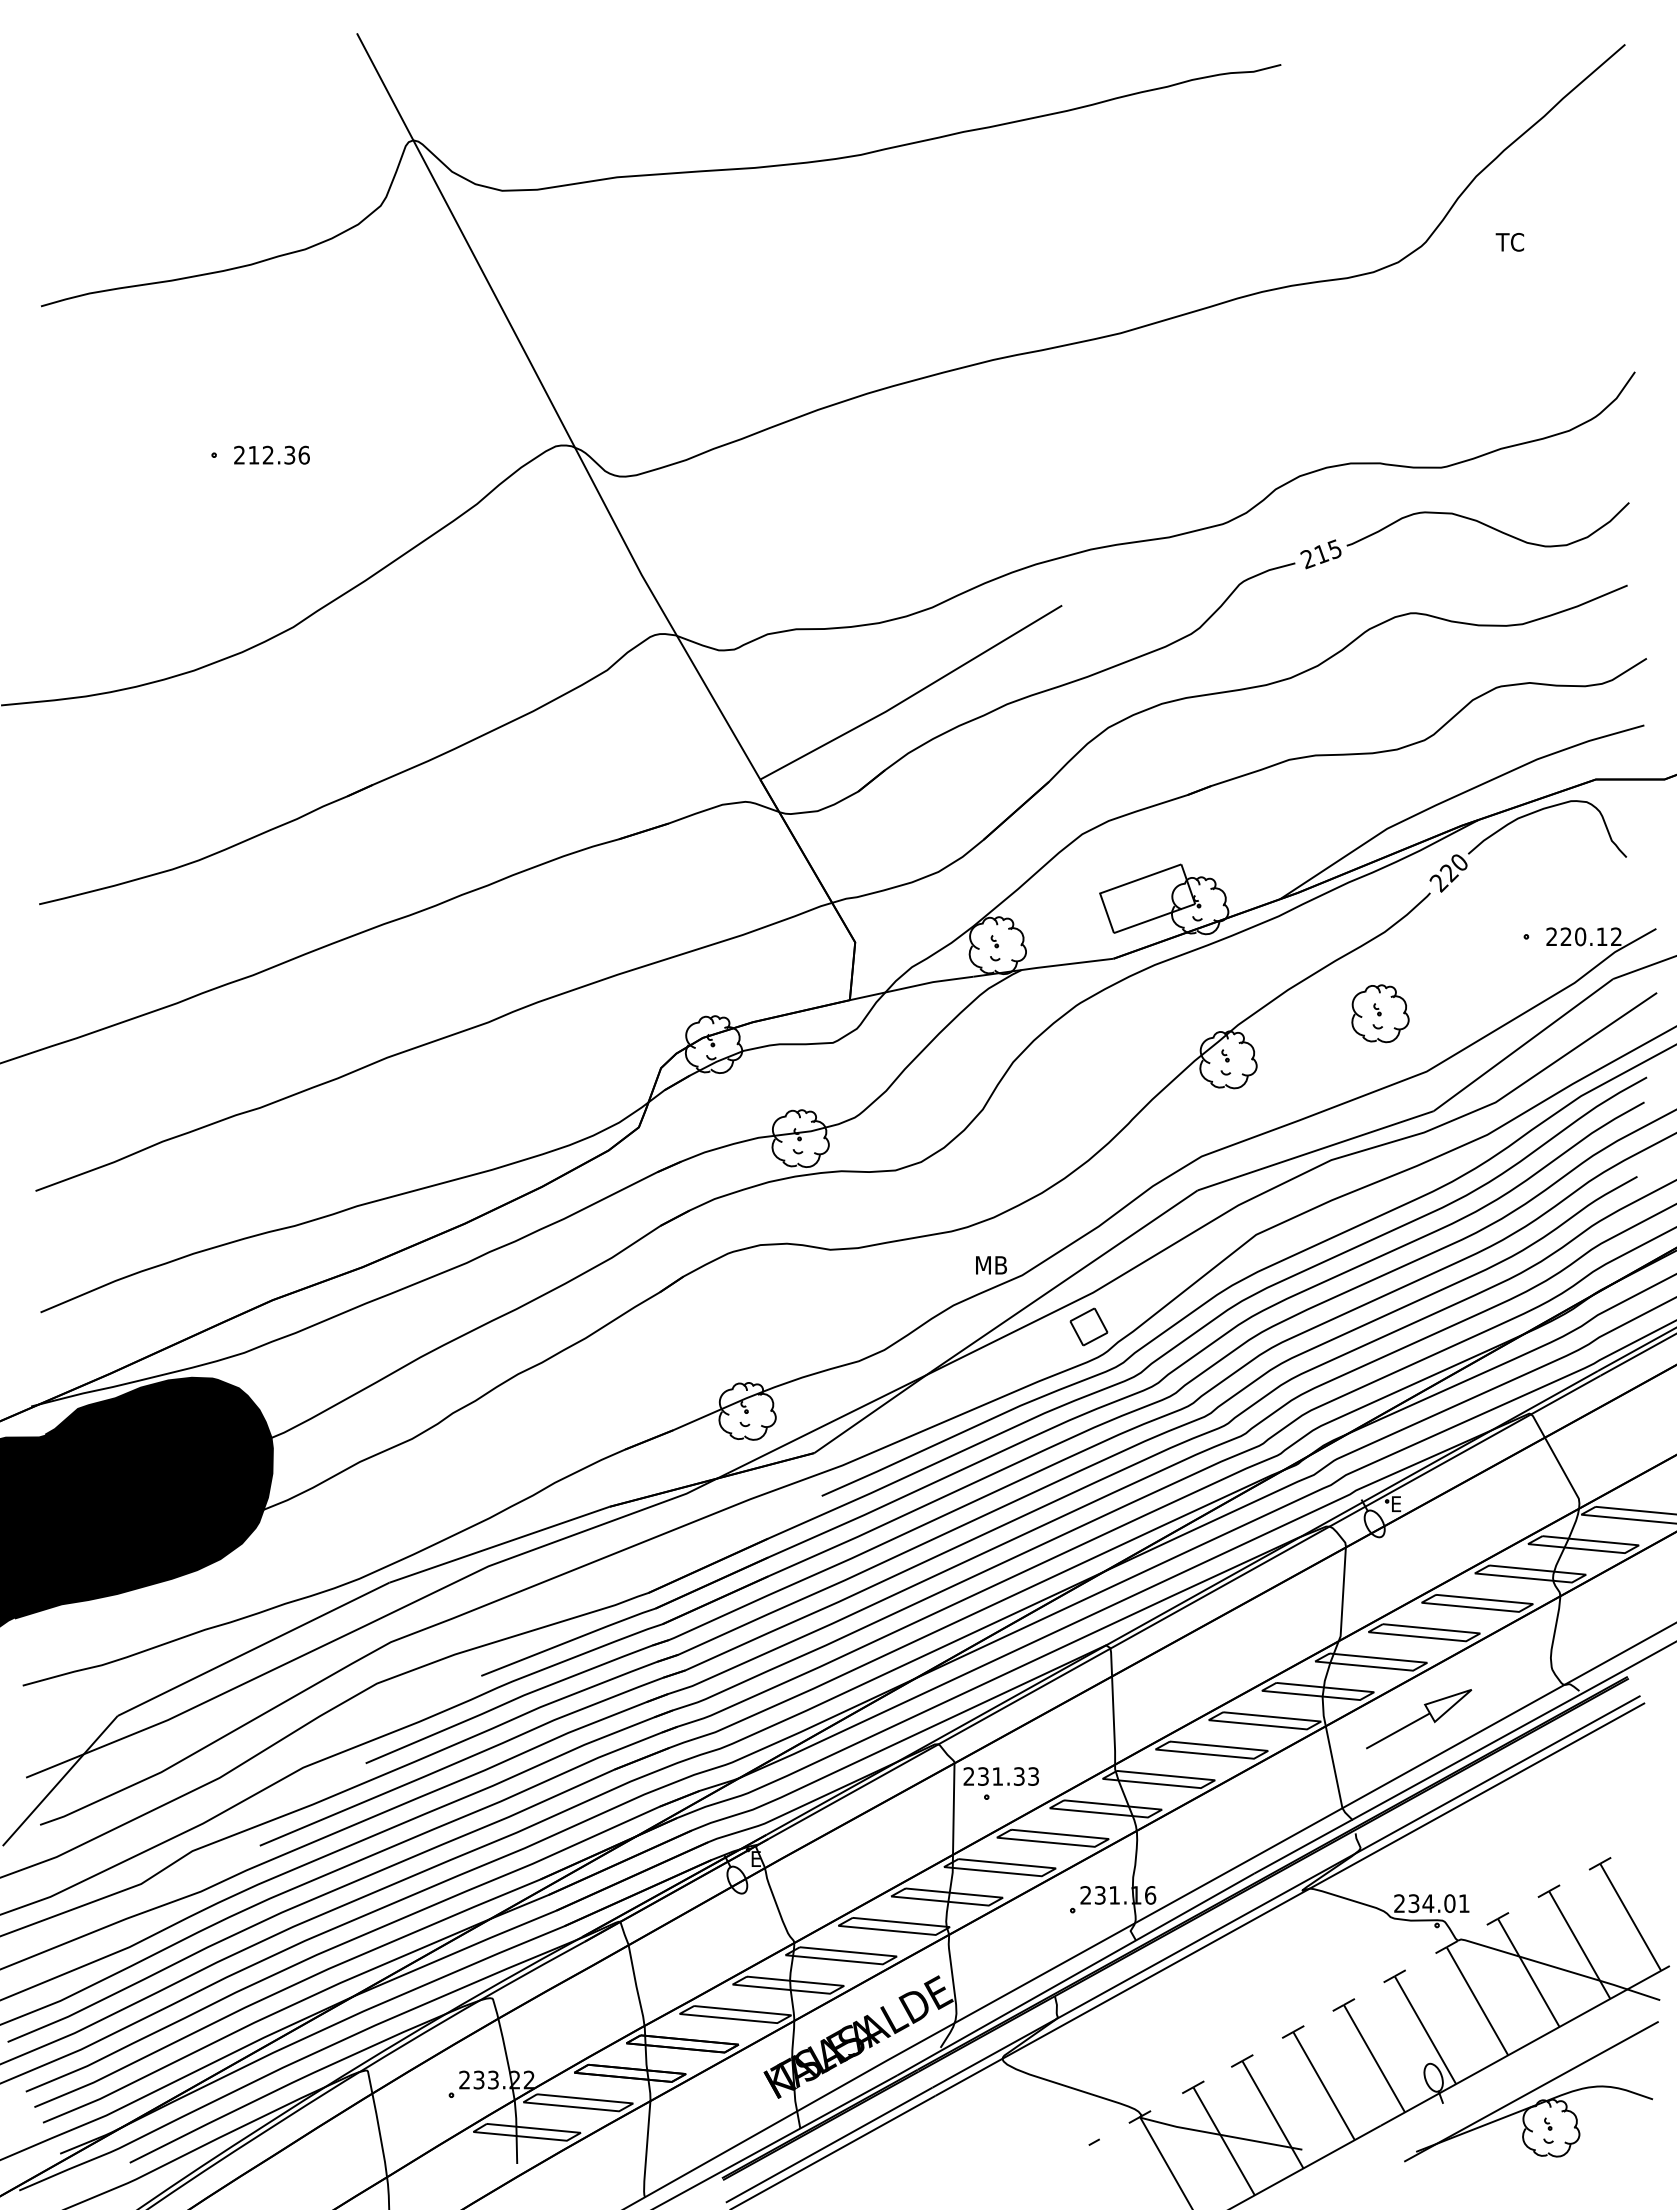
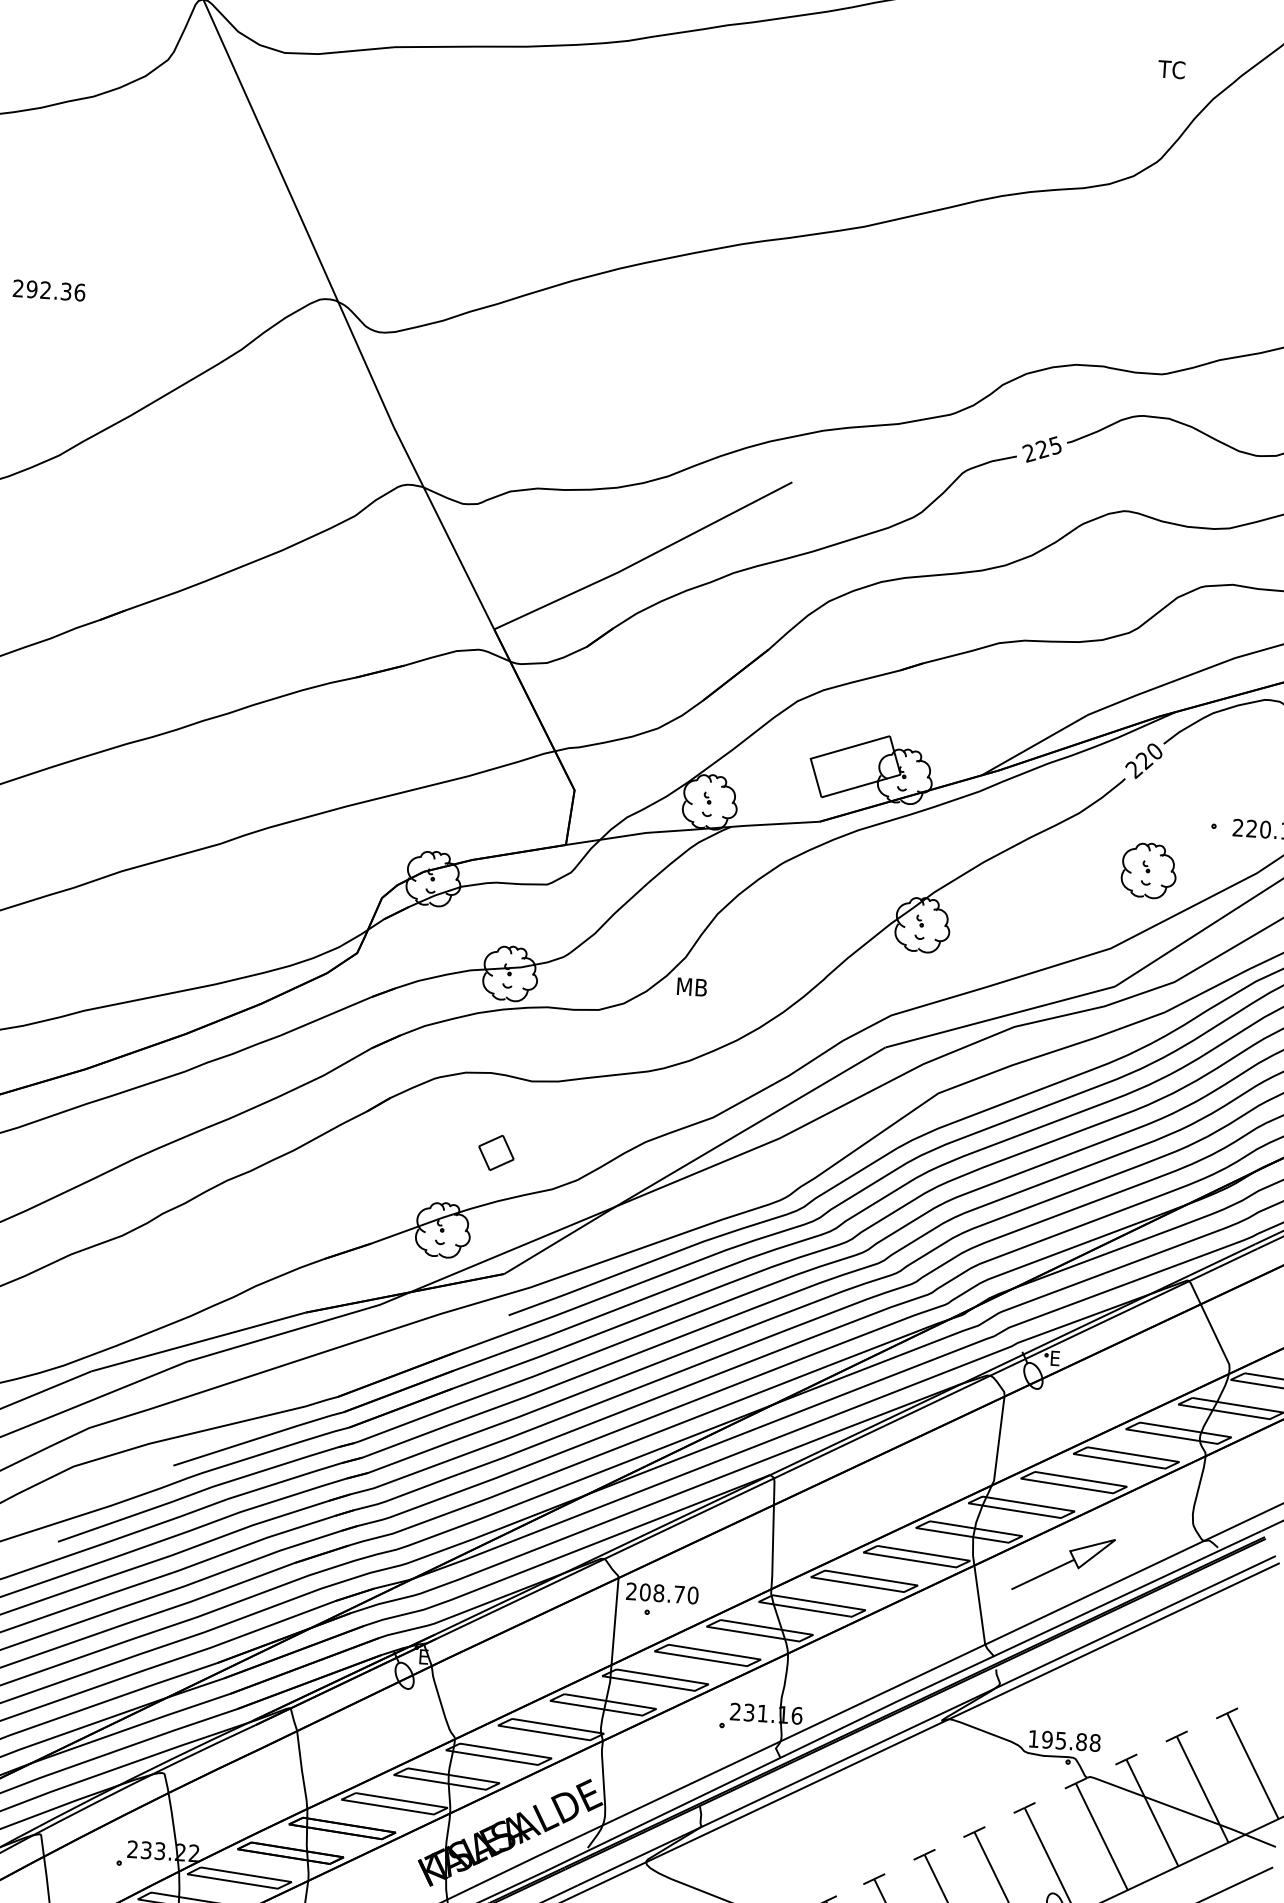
text: (1509, 242) -> (1171, 69), moved
text: (253, 454) -> (31, 288), 212.36 -> 292.36
text: (1321, 554) -> (1042, 449), 215 -> 225
part: (1380, 1013) -> (1149, 870), moved
text: (991, 1265) -> (692, 987), moved
part: (1088, 1326) -> (495, 1152), moved
text: (1008, 1776) -> (669, 1593), 231.33 -> 208.70
text: (1431, 1903) -> (1064, 1740), 234.01 -> 195.88

